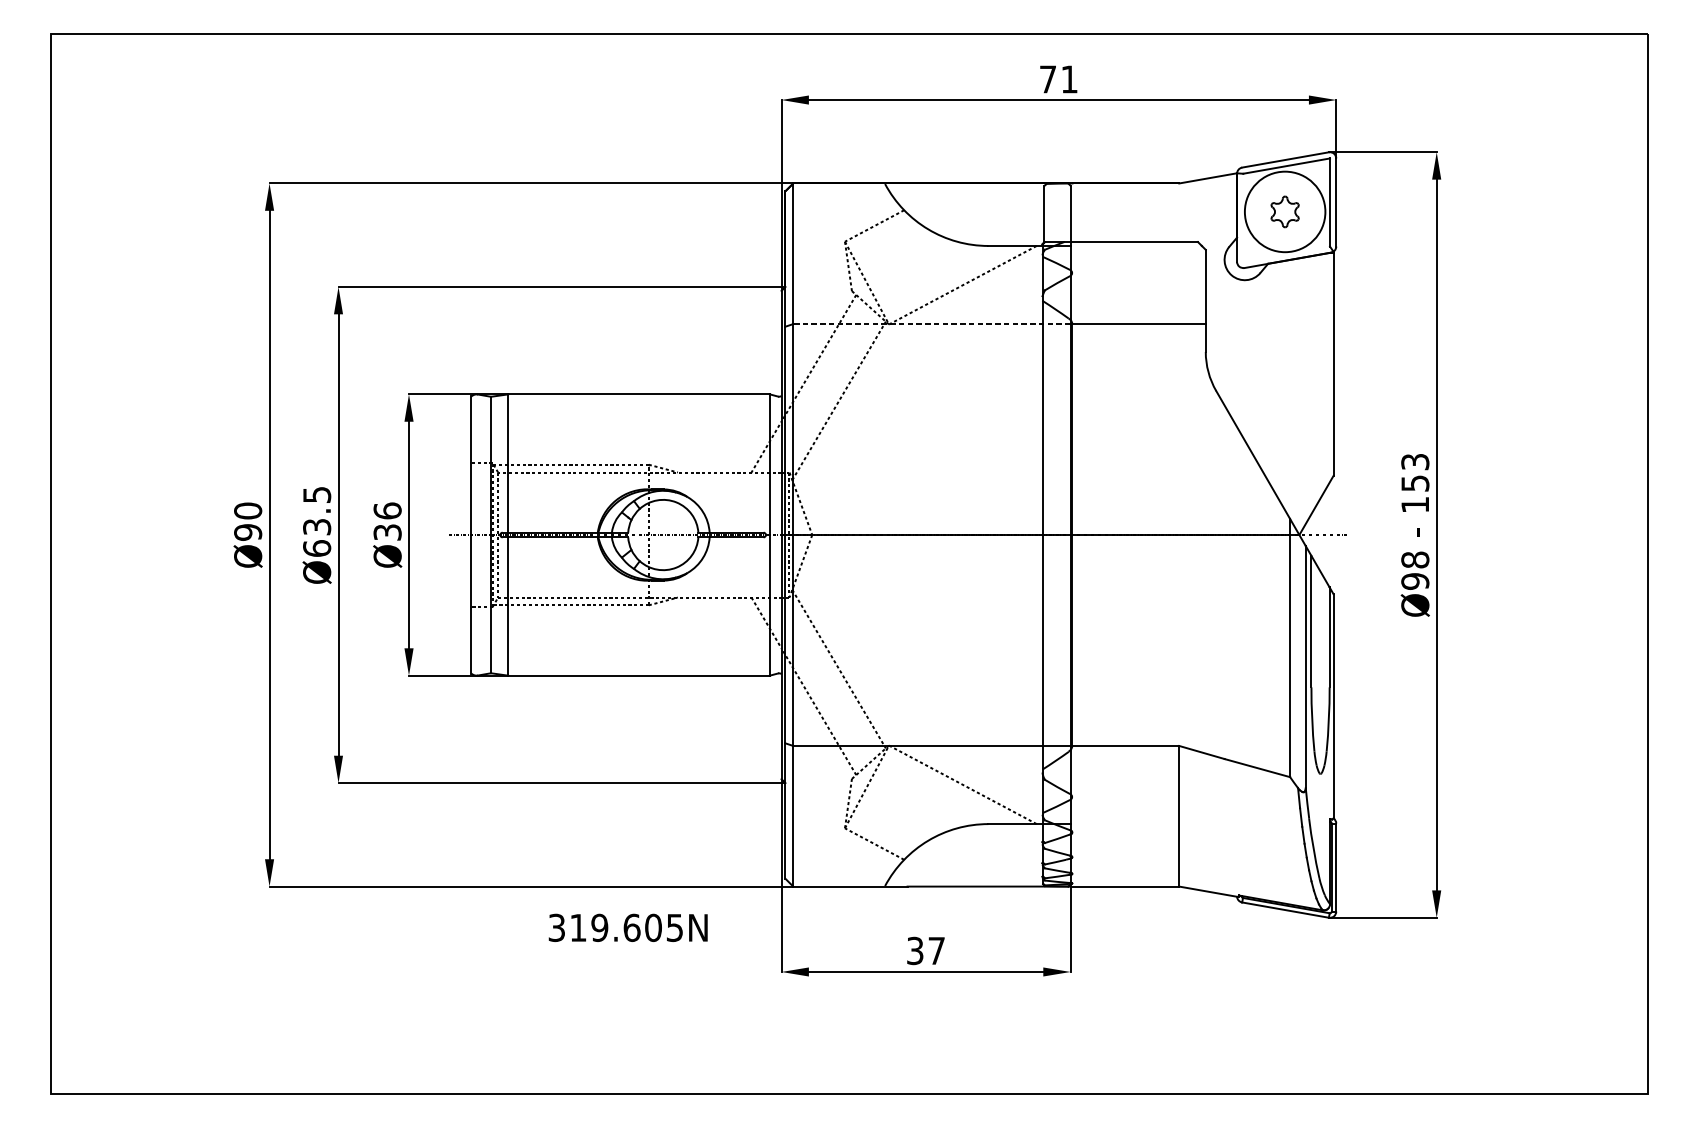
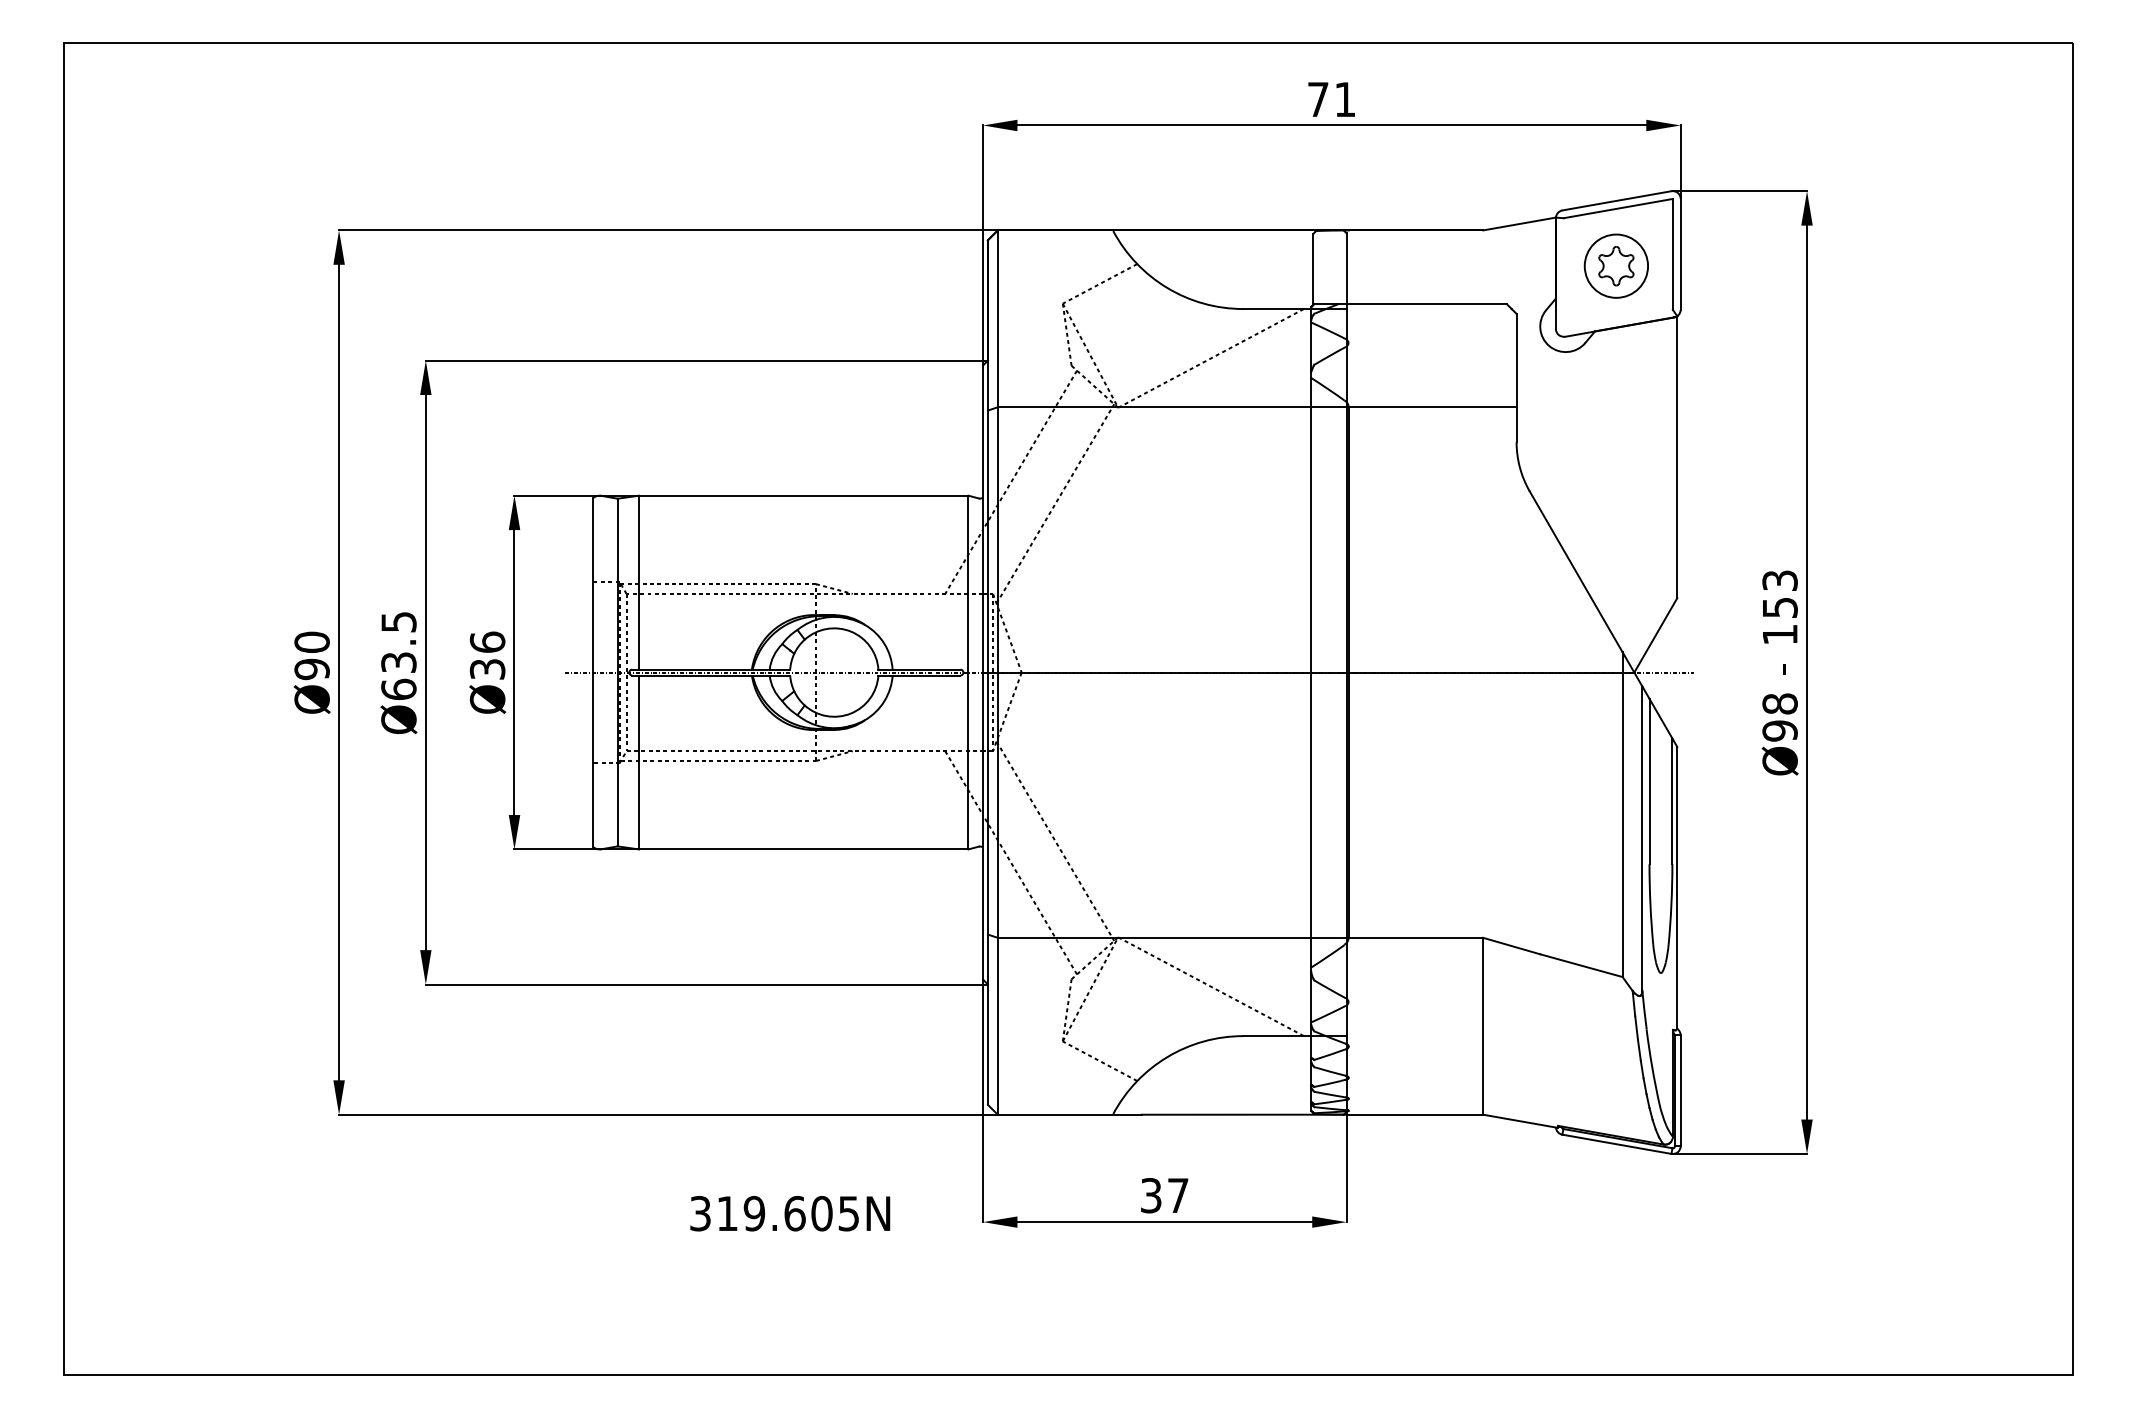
circle: (1285, 211) -> (1616, 265), size x0.62
line: (931, 324) -> (1171, 407), dashed -> solid
text: (628, 927) -> (790, 1213), moved

